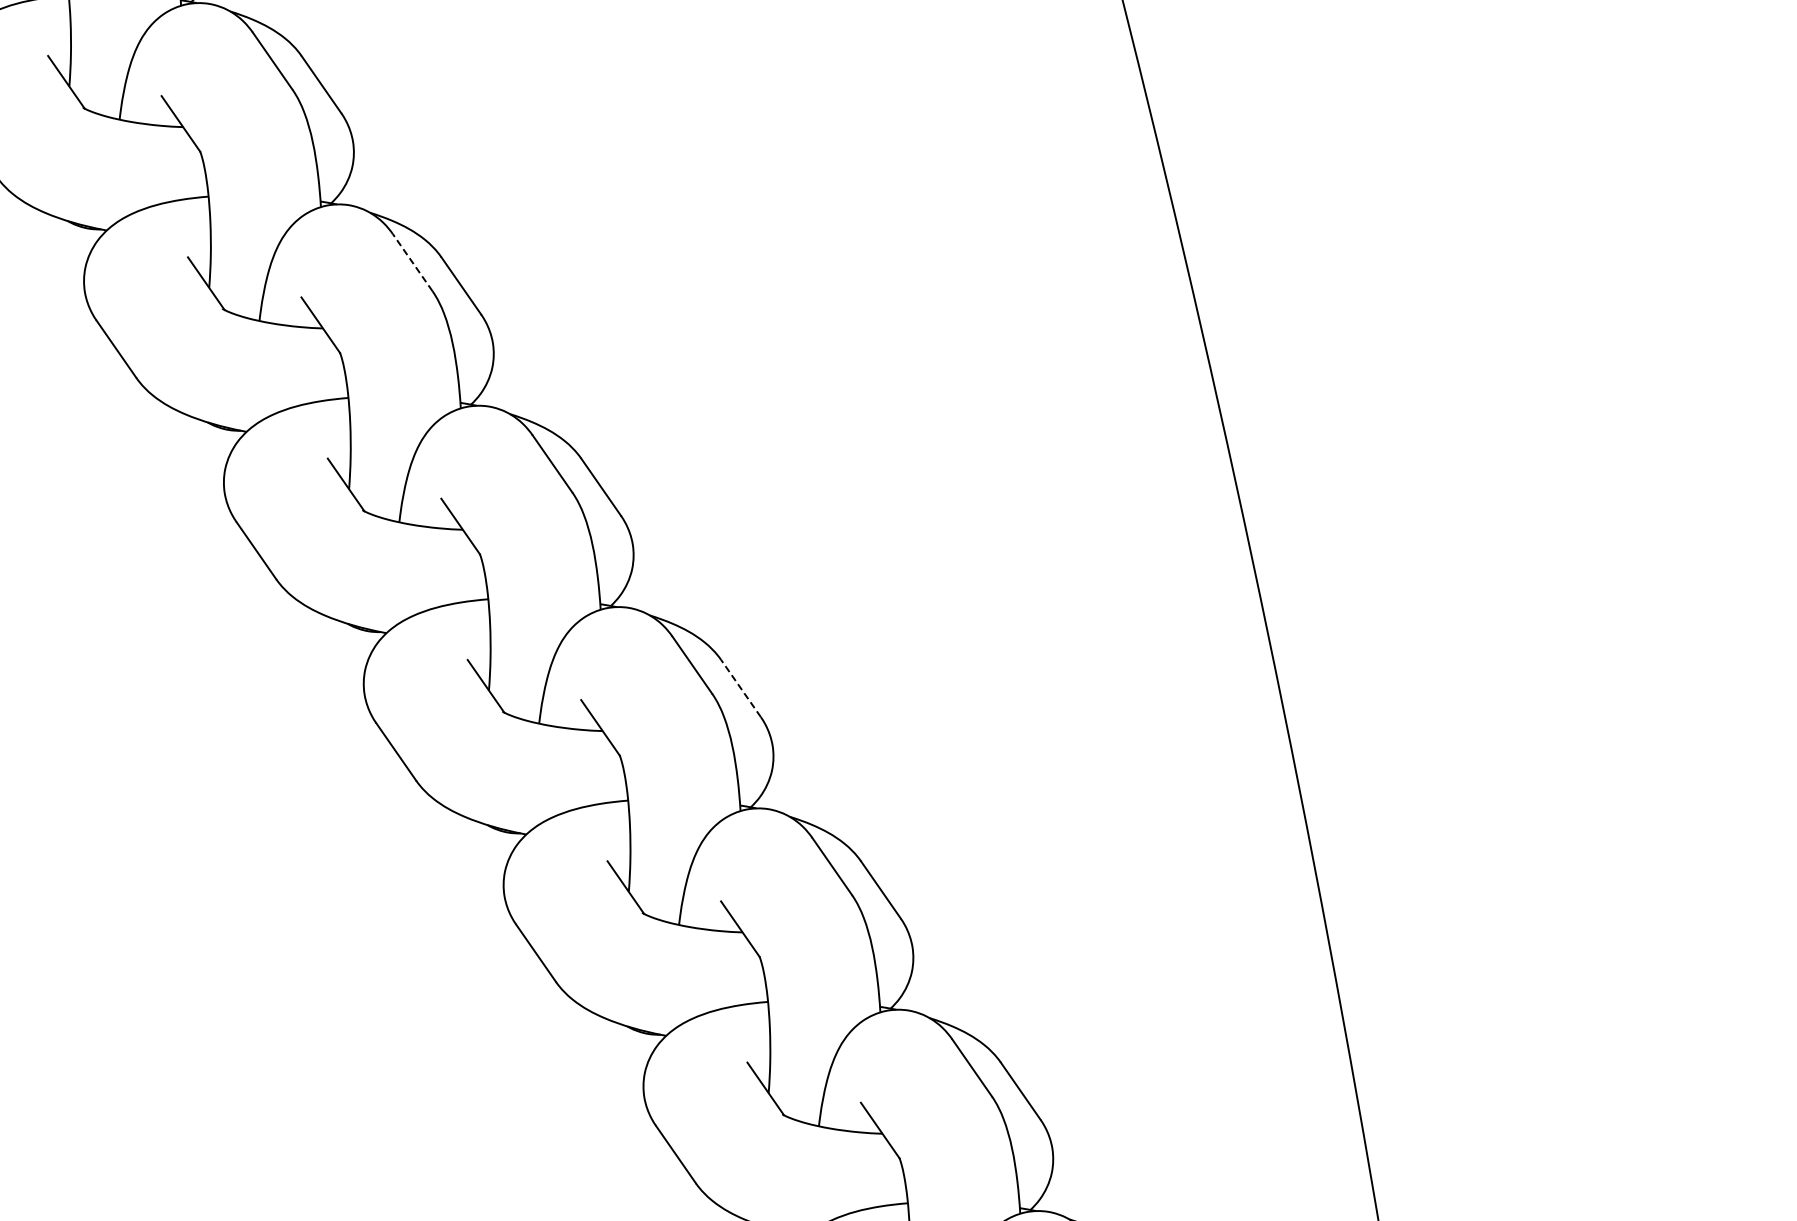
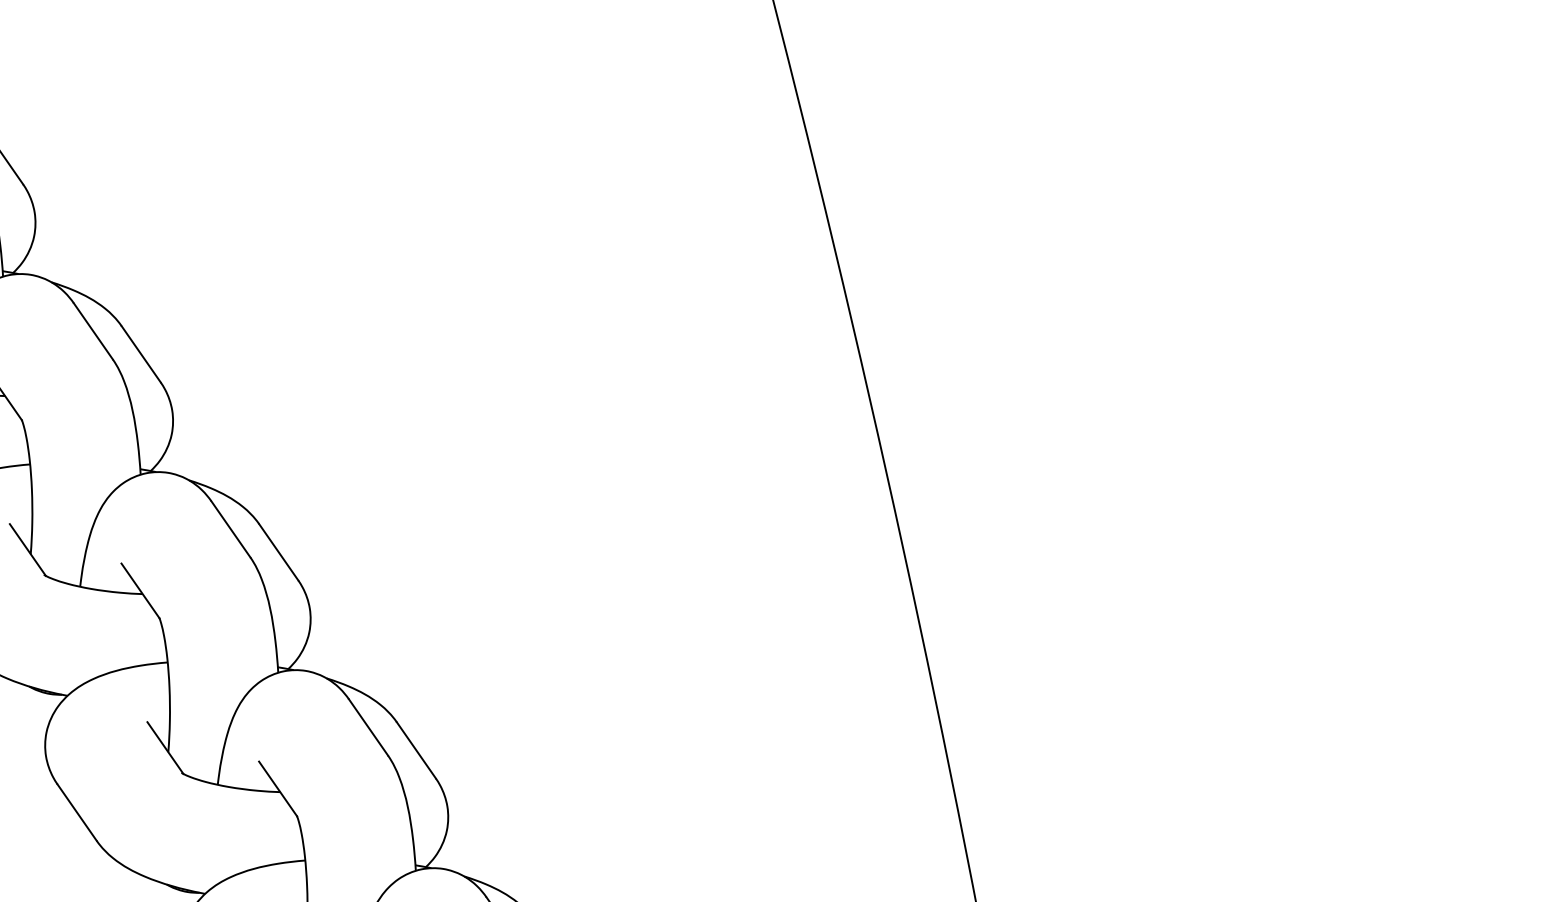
line: (412, 262) -> (93, 331), dashed -> solid
line: (741, 688) -> (416, 750), dashed -> solid

